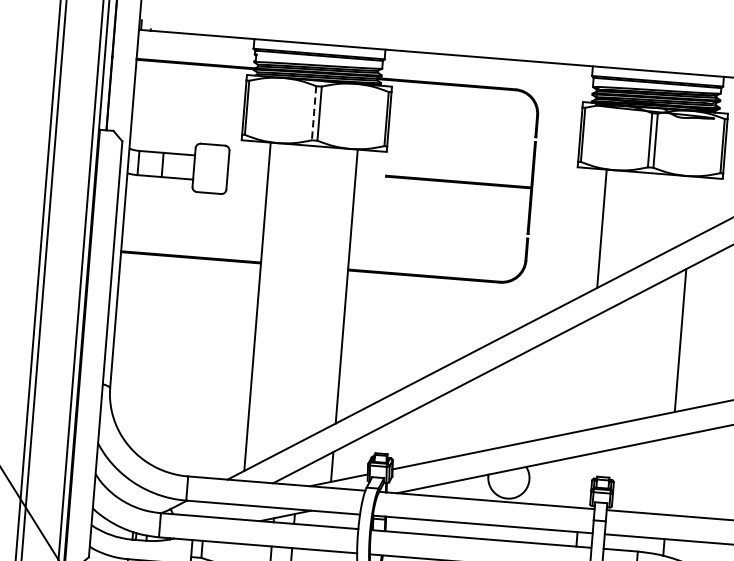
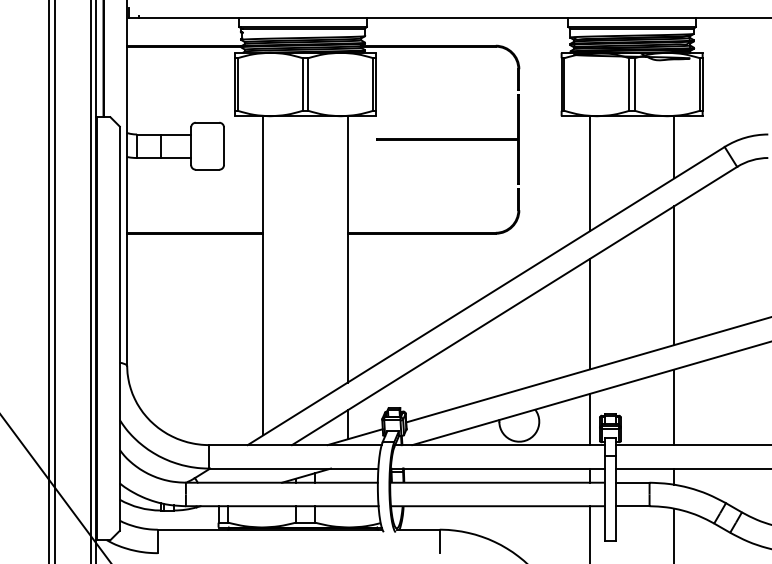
line: (313, 114) -> (302, 85), dashed -> solid
line: (691, 208) -> (674, 147), added
line: (589, 373) -> (589, 314), added
line: (669, 476) -> (674, 407), added
line: (581, 481) -> (589, 419), added

